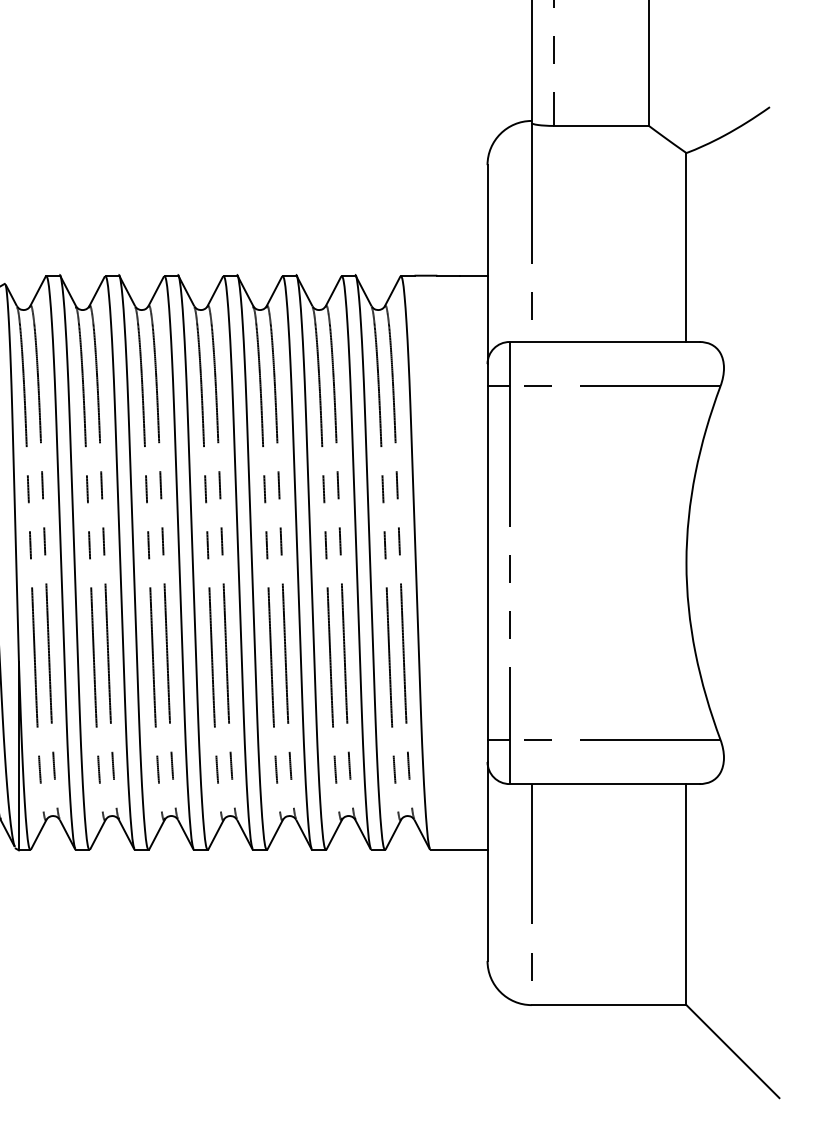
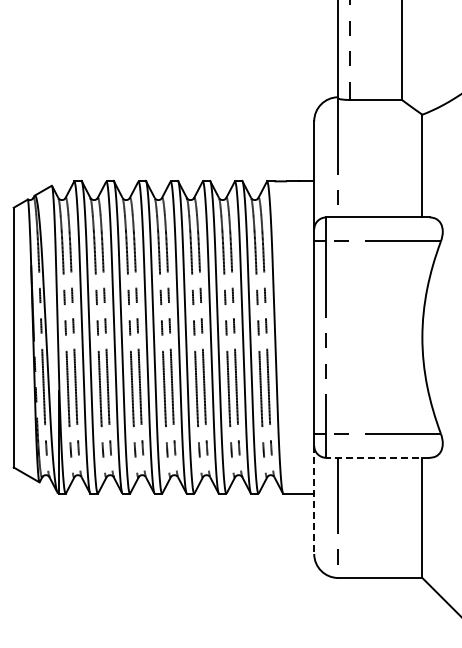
line: (603, 783) -> (377, 457), solid -> dashed
line: (488, 862) -> (314, 500), solid -> dashed

